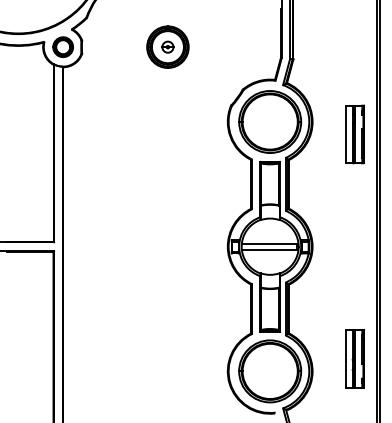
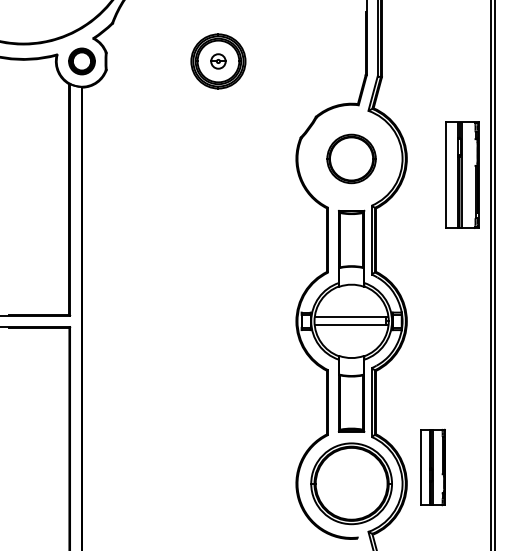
part: (270, 121) -> (351, 158), size x0.6
part: (354, 133) -> (461, 174), size x1.4
part: (354, 358) -> (432, 467), moved

